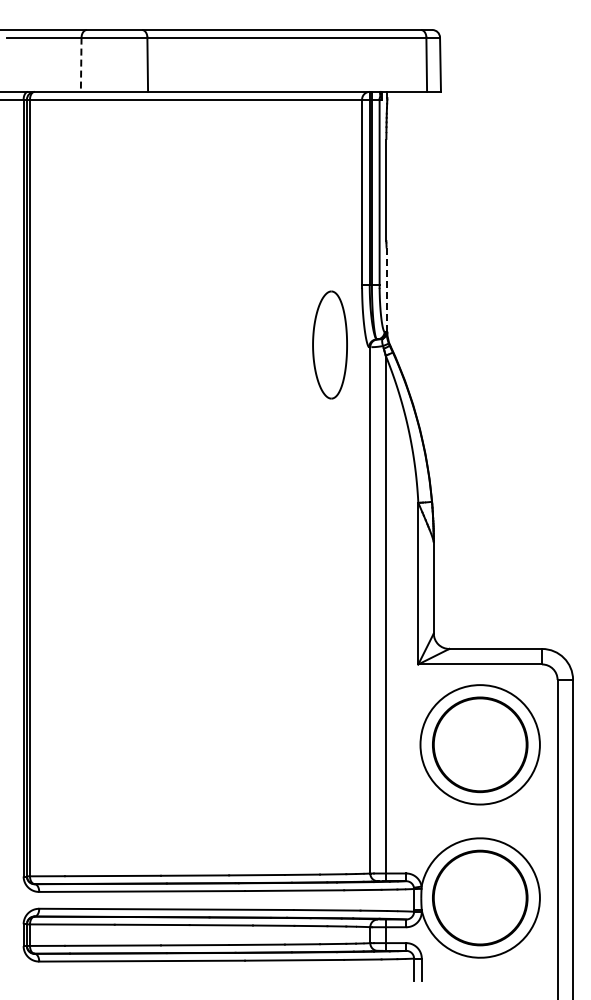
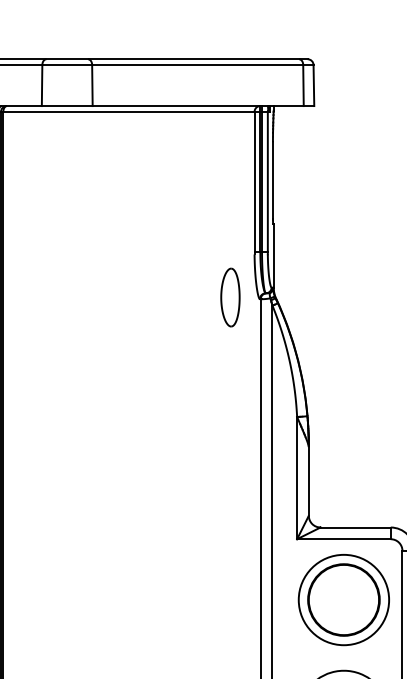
line: (81, 65) -> (42, 86), dashed -> solid
line: (387, 289) -> (273, 255), dashed -> solid
part: (330, 344) -> (230, 297), size x0.71

